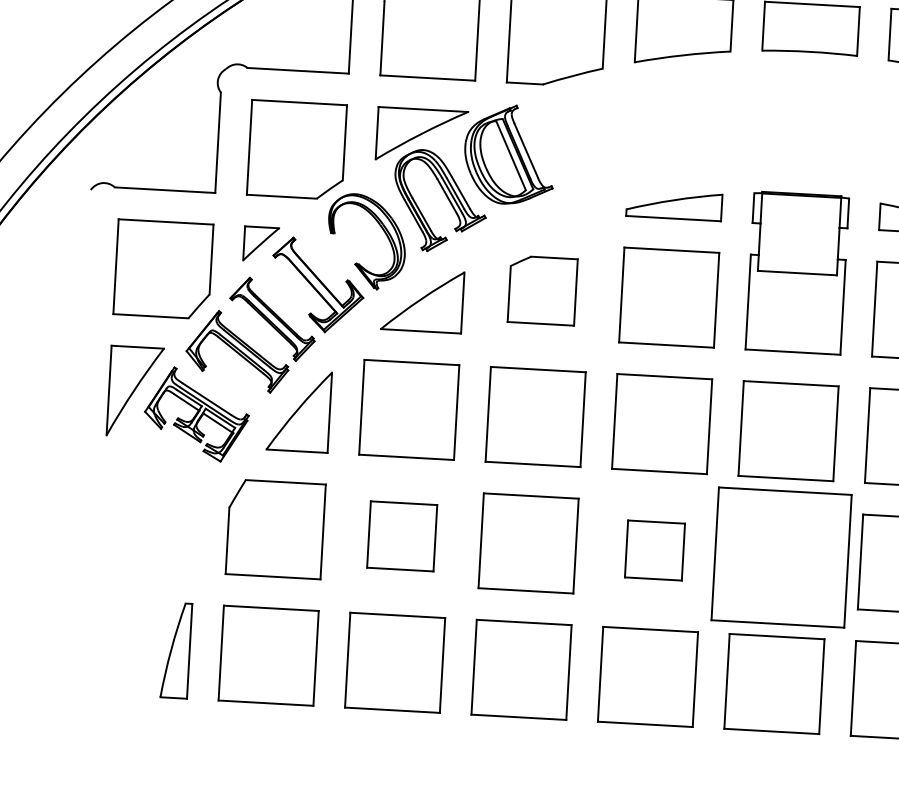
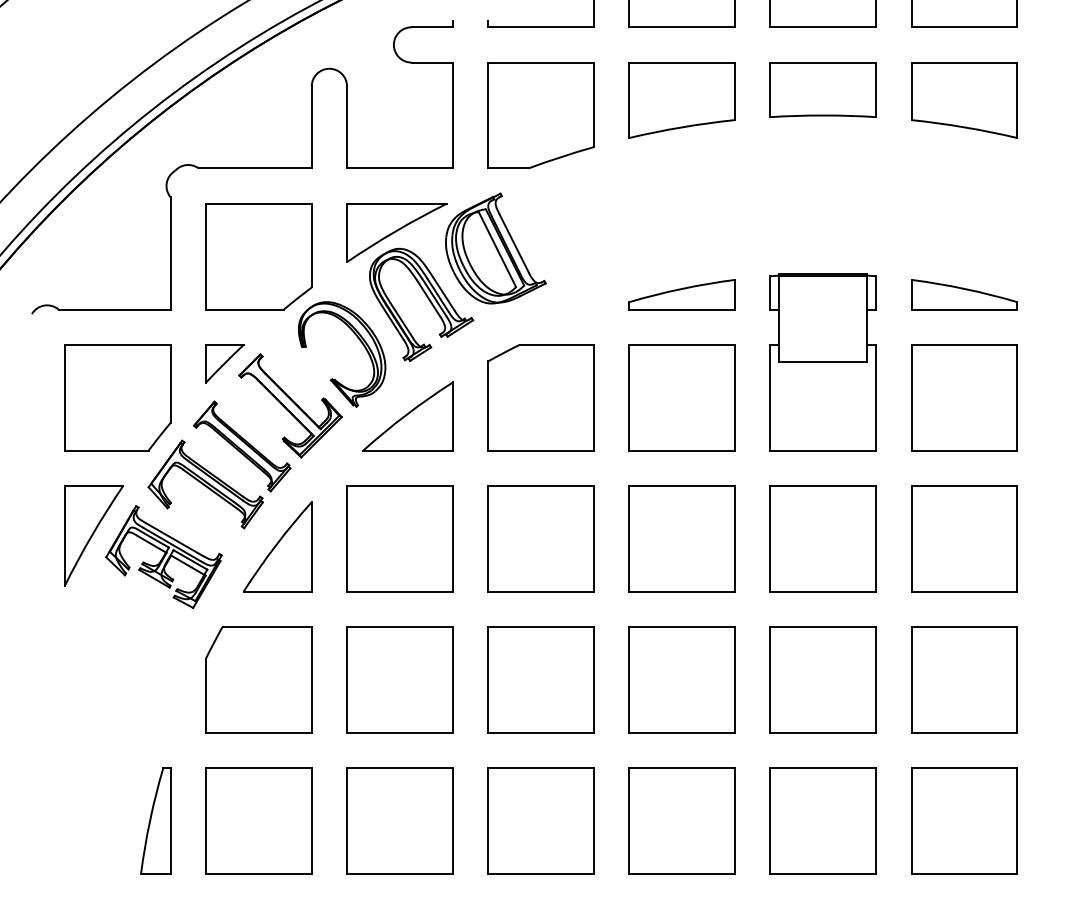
part: (542, 290) -> (540, 397), size x1.43
part: (401, 535) -> (399, 679), size x1.43
part: (654, 550) -> (681, 679), size x1.67
part: (780, 557) -> (822, 679), size x0.71

